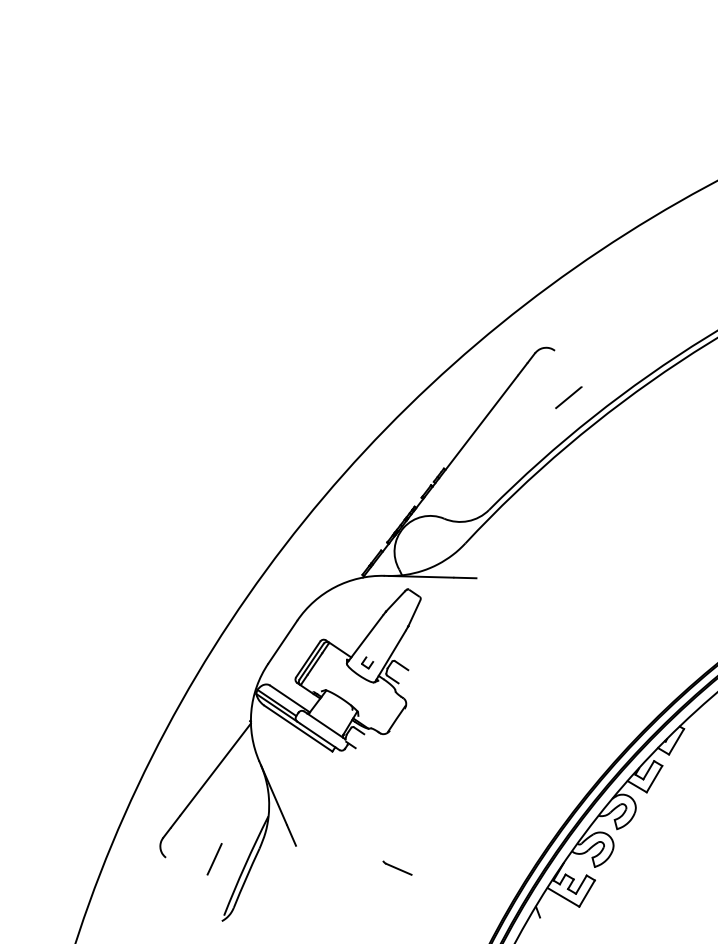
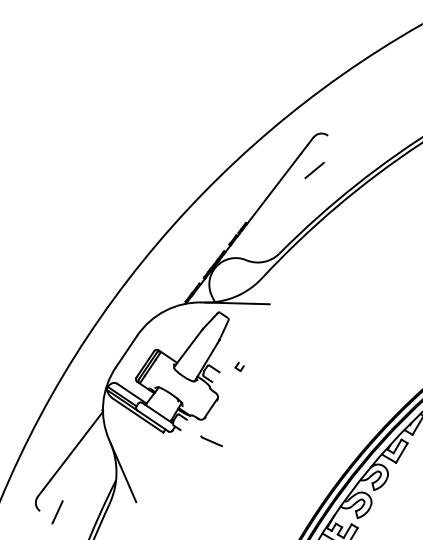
line: (568, 397) -> (314, 170), moved
part: (367, 662) -> (239, 366), moved
line: (214, 859) -> (57, 512), moved
line: (397, 867) -> (211, 440), moved

